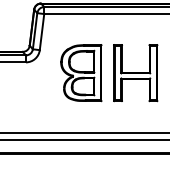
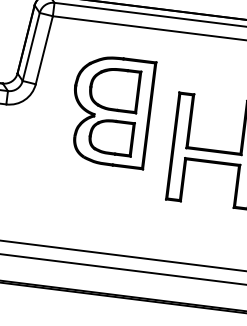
part: (81, 73) -> (111, 111), moved

